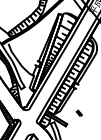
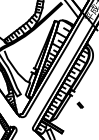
part: (78, 112) -> (79, 104), moved

